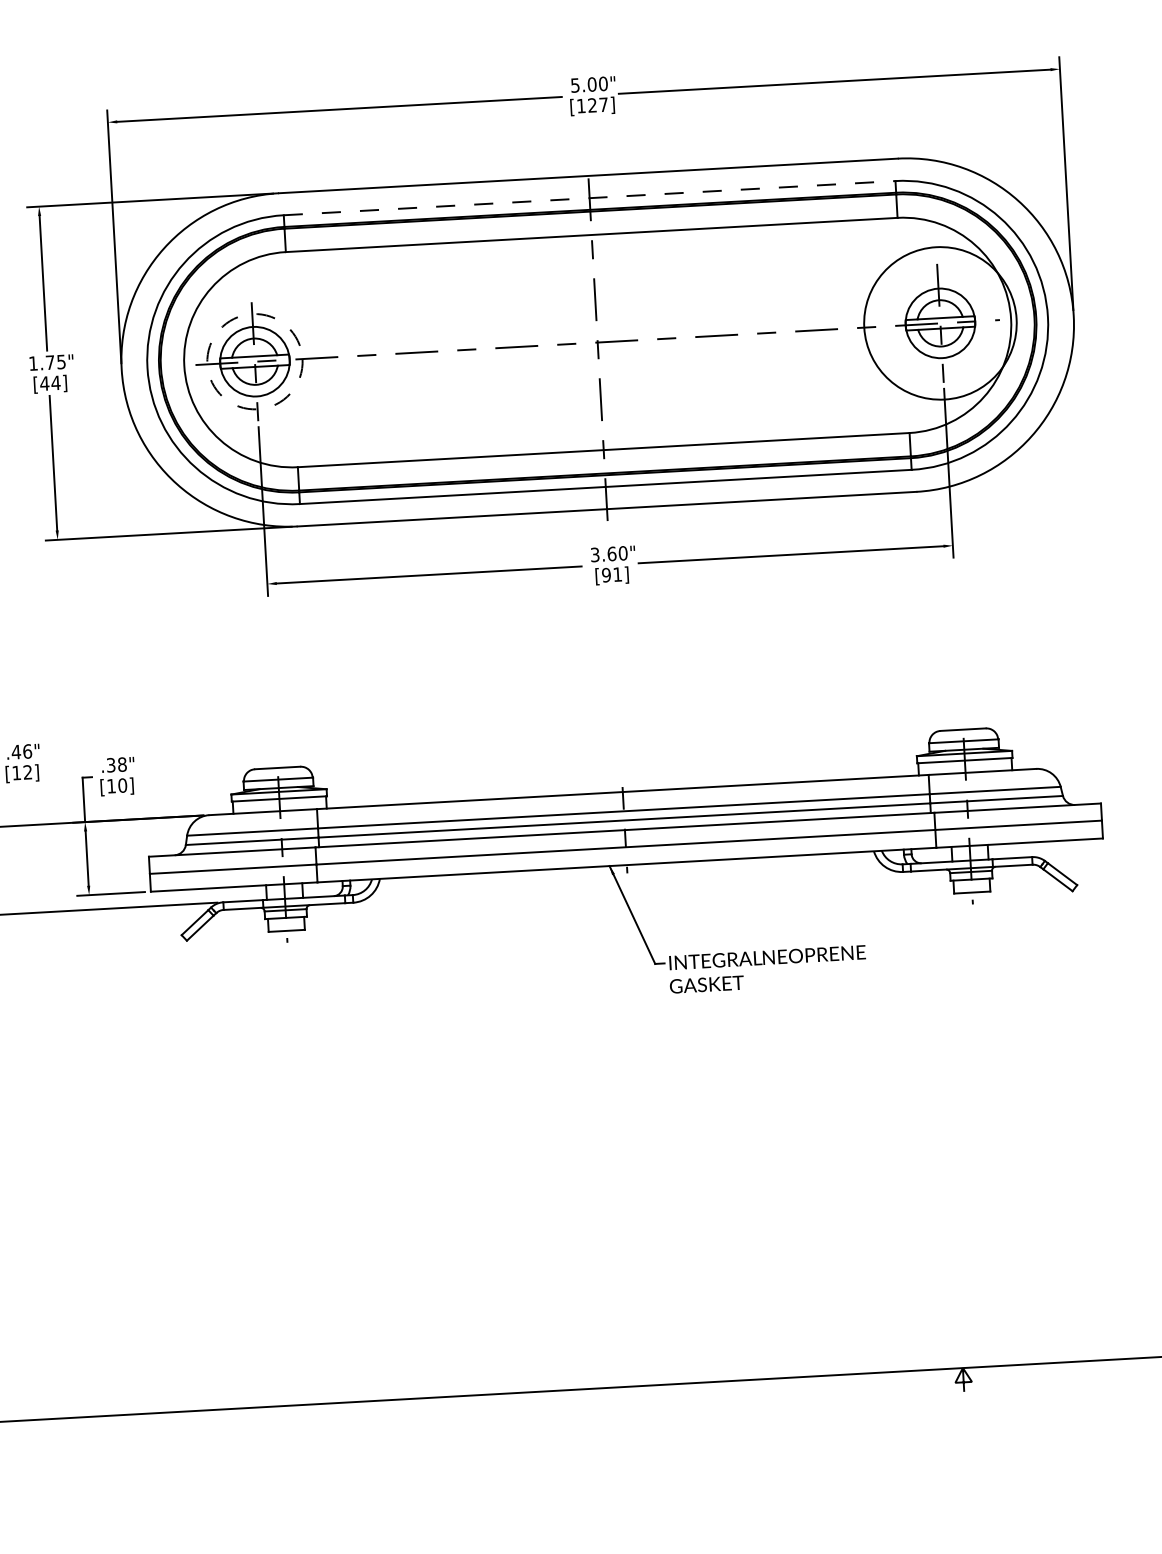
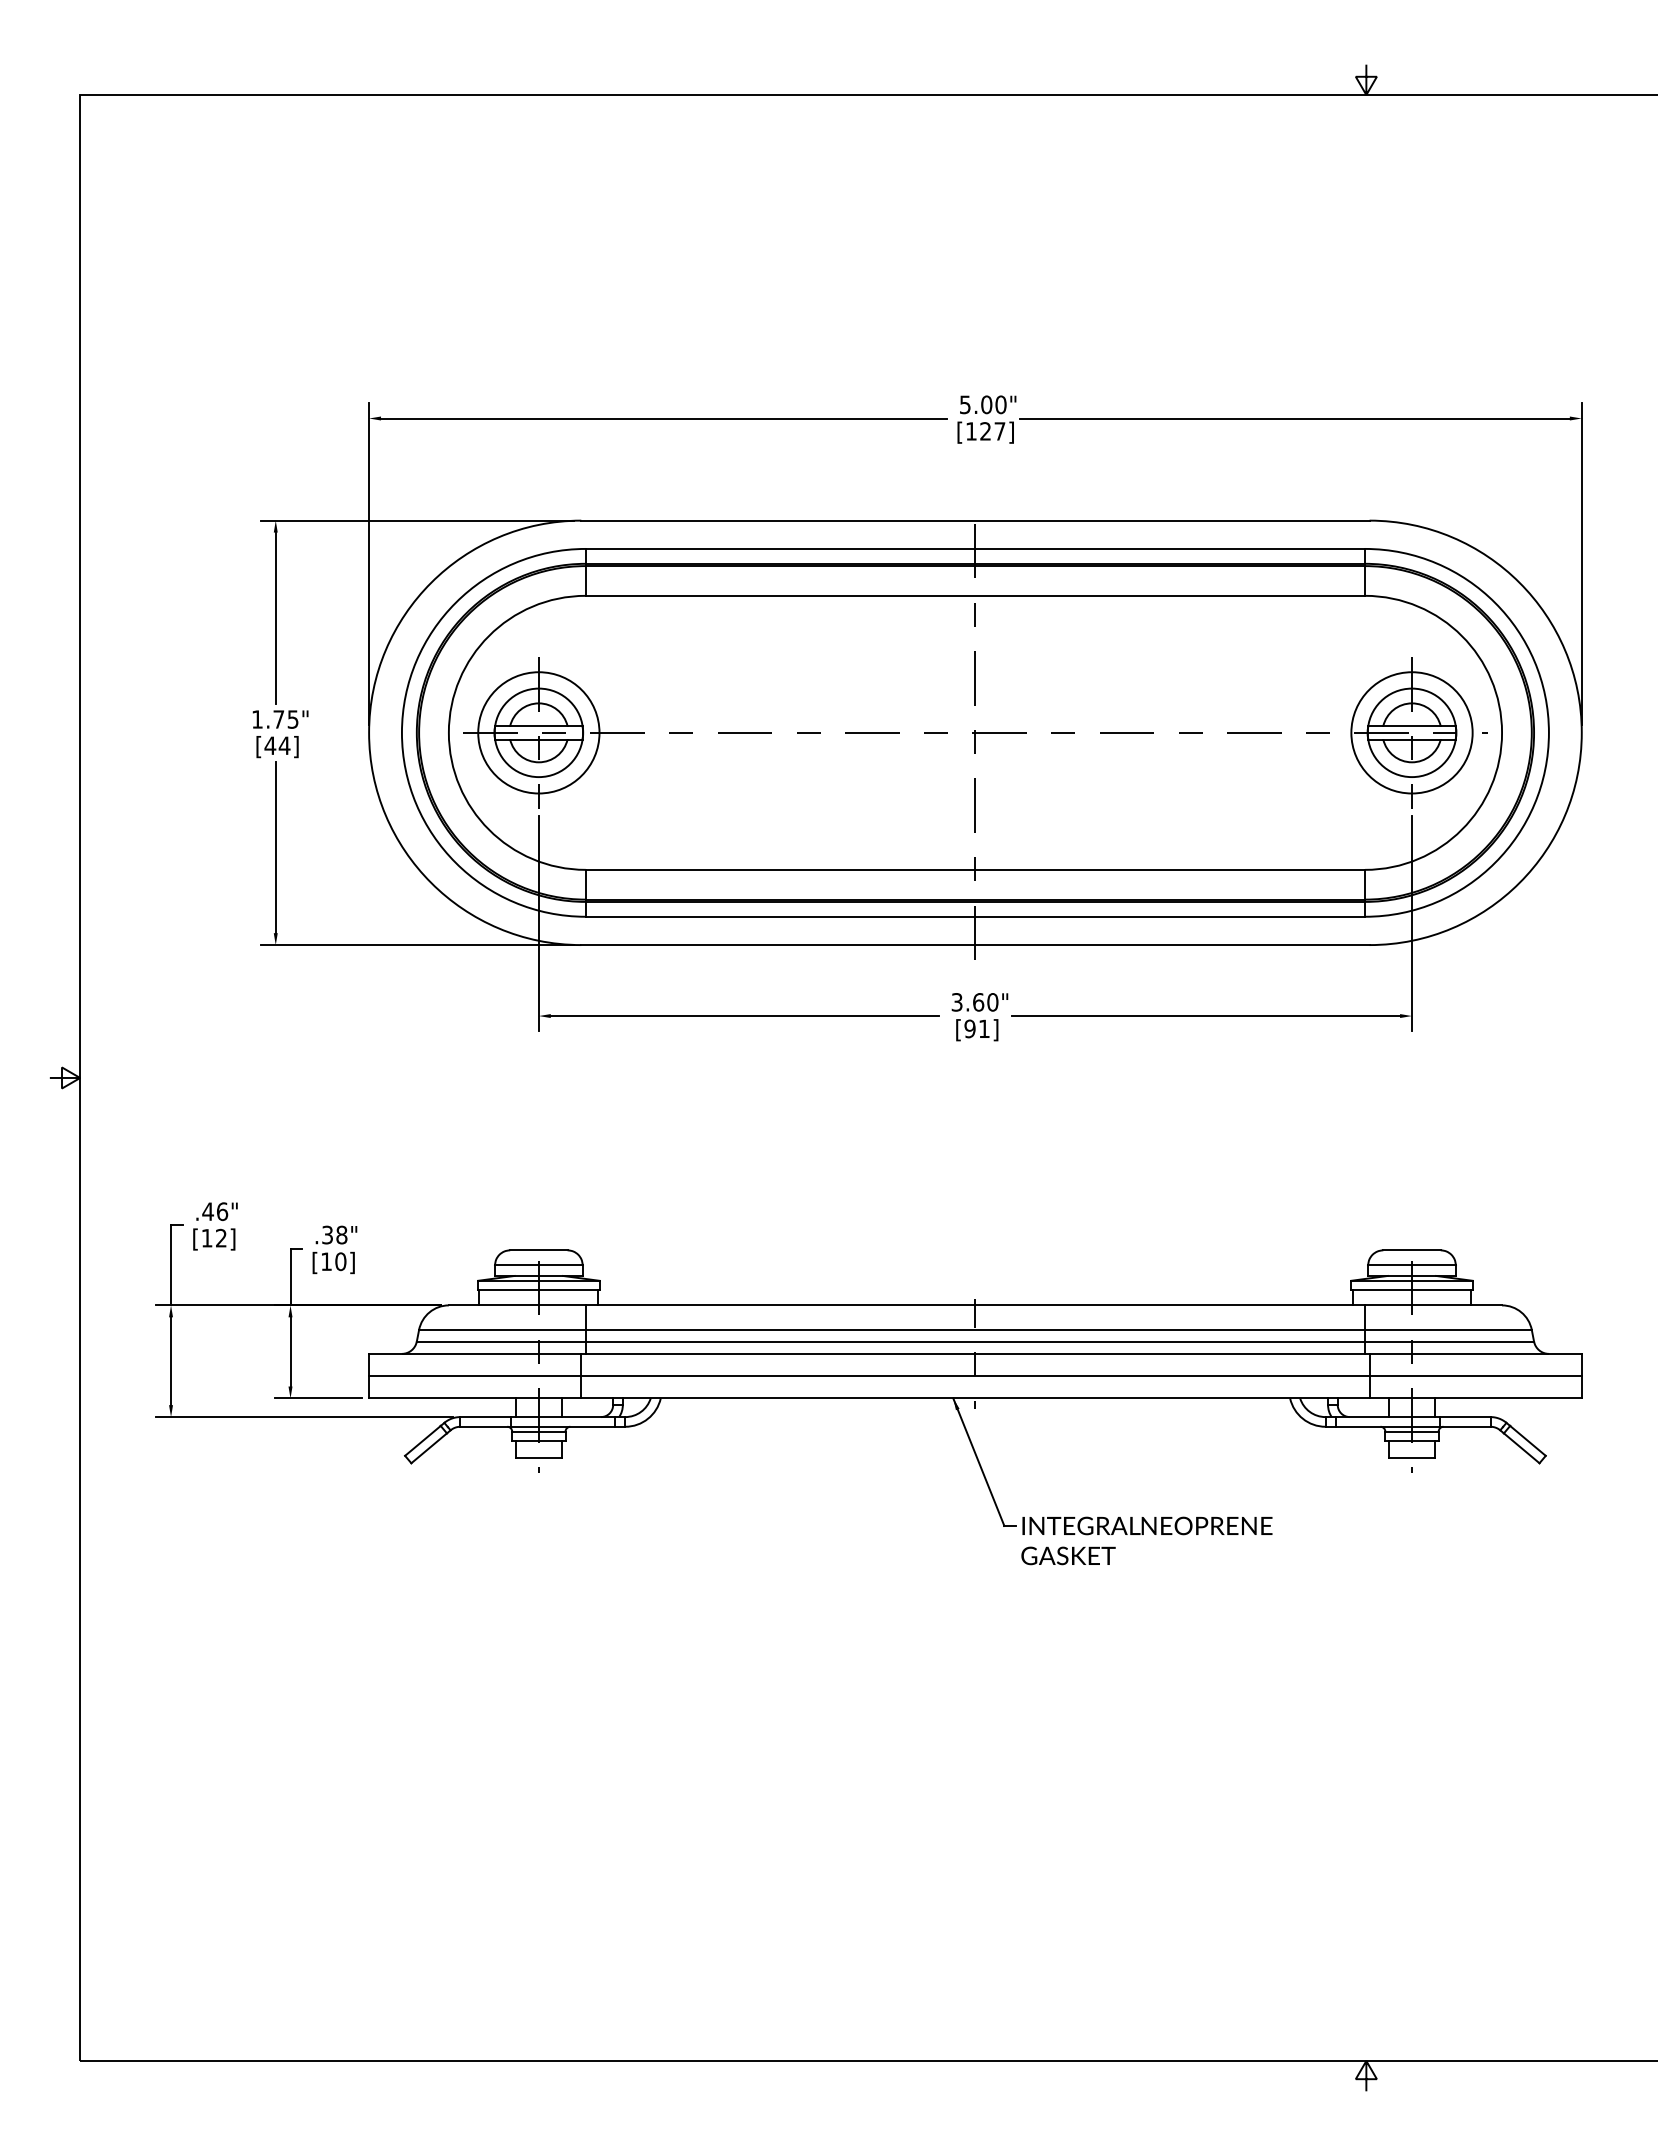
line: (589, 197) -> (975, 548), dashed -> solid
circle: (940, 323) -> (1411, 732), size x0.62
circle: (254, 361) -> (538, 732), dashed -> solid

